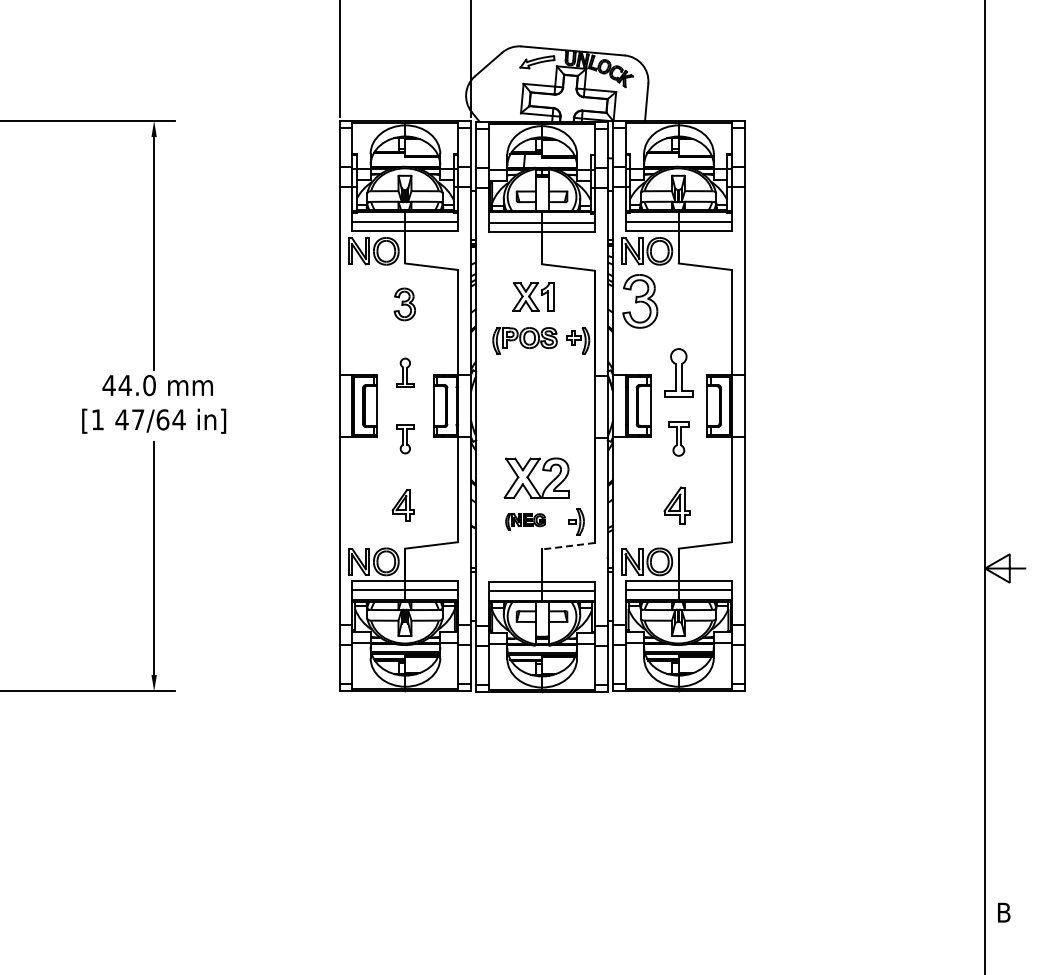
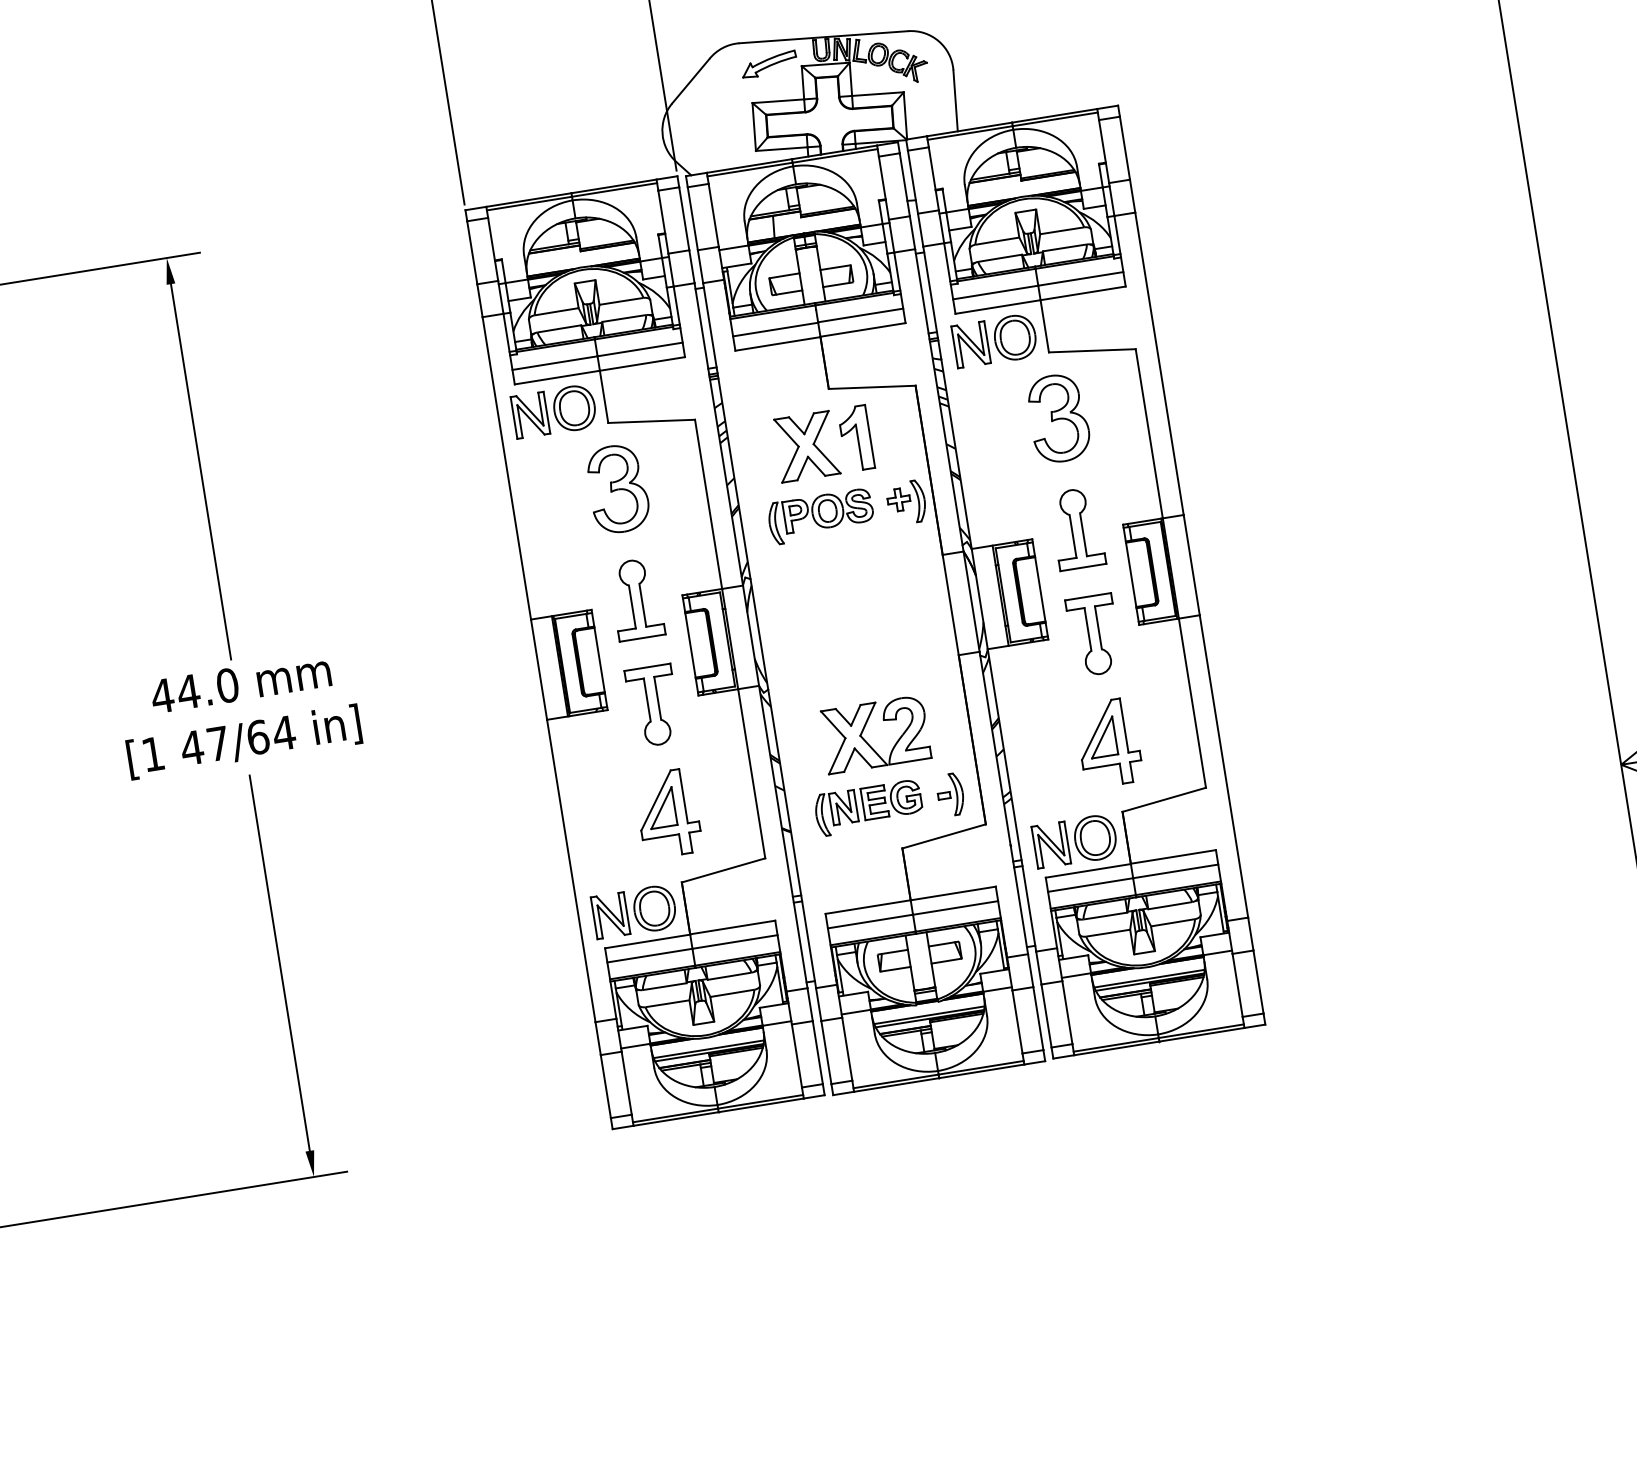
part: (532, 296) -> (821, 443), size x1.43
part: (640, 301) -> (1059, 418), moved
part: (404, 304) -> (617, 489), size x1.67
part: (405, 372) -> (636, 598), size x1.67
part: (405, 438) -> (653, 704), size x1.67
part: (678, 438) -> (1093, 634), size x1.43
part: (403, 505) -> (667, 813), size x1.67
part: (676, 505) -> (1107, 742), size x1.43
part: (525, 521) -> (868, 807), size x1.67
line: (568, 546) -> (944, 836), dashed -> solid

